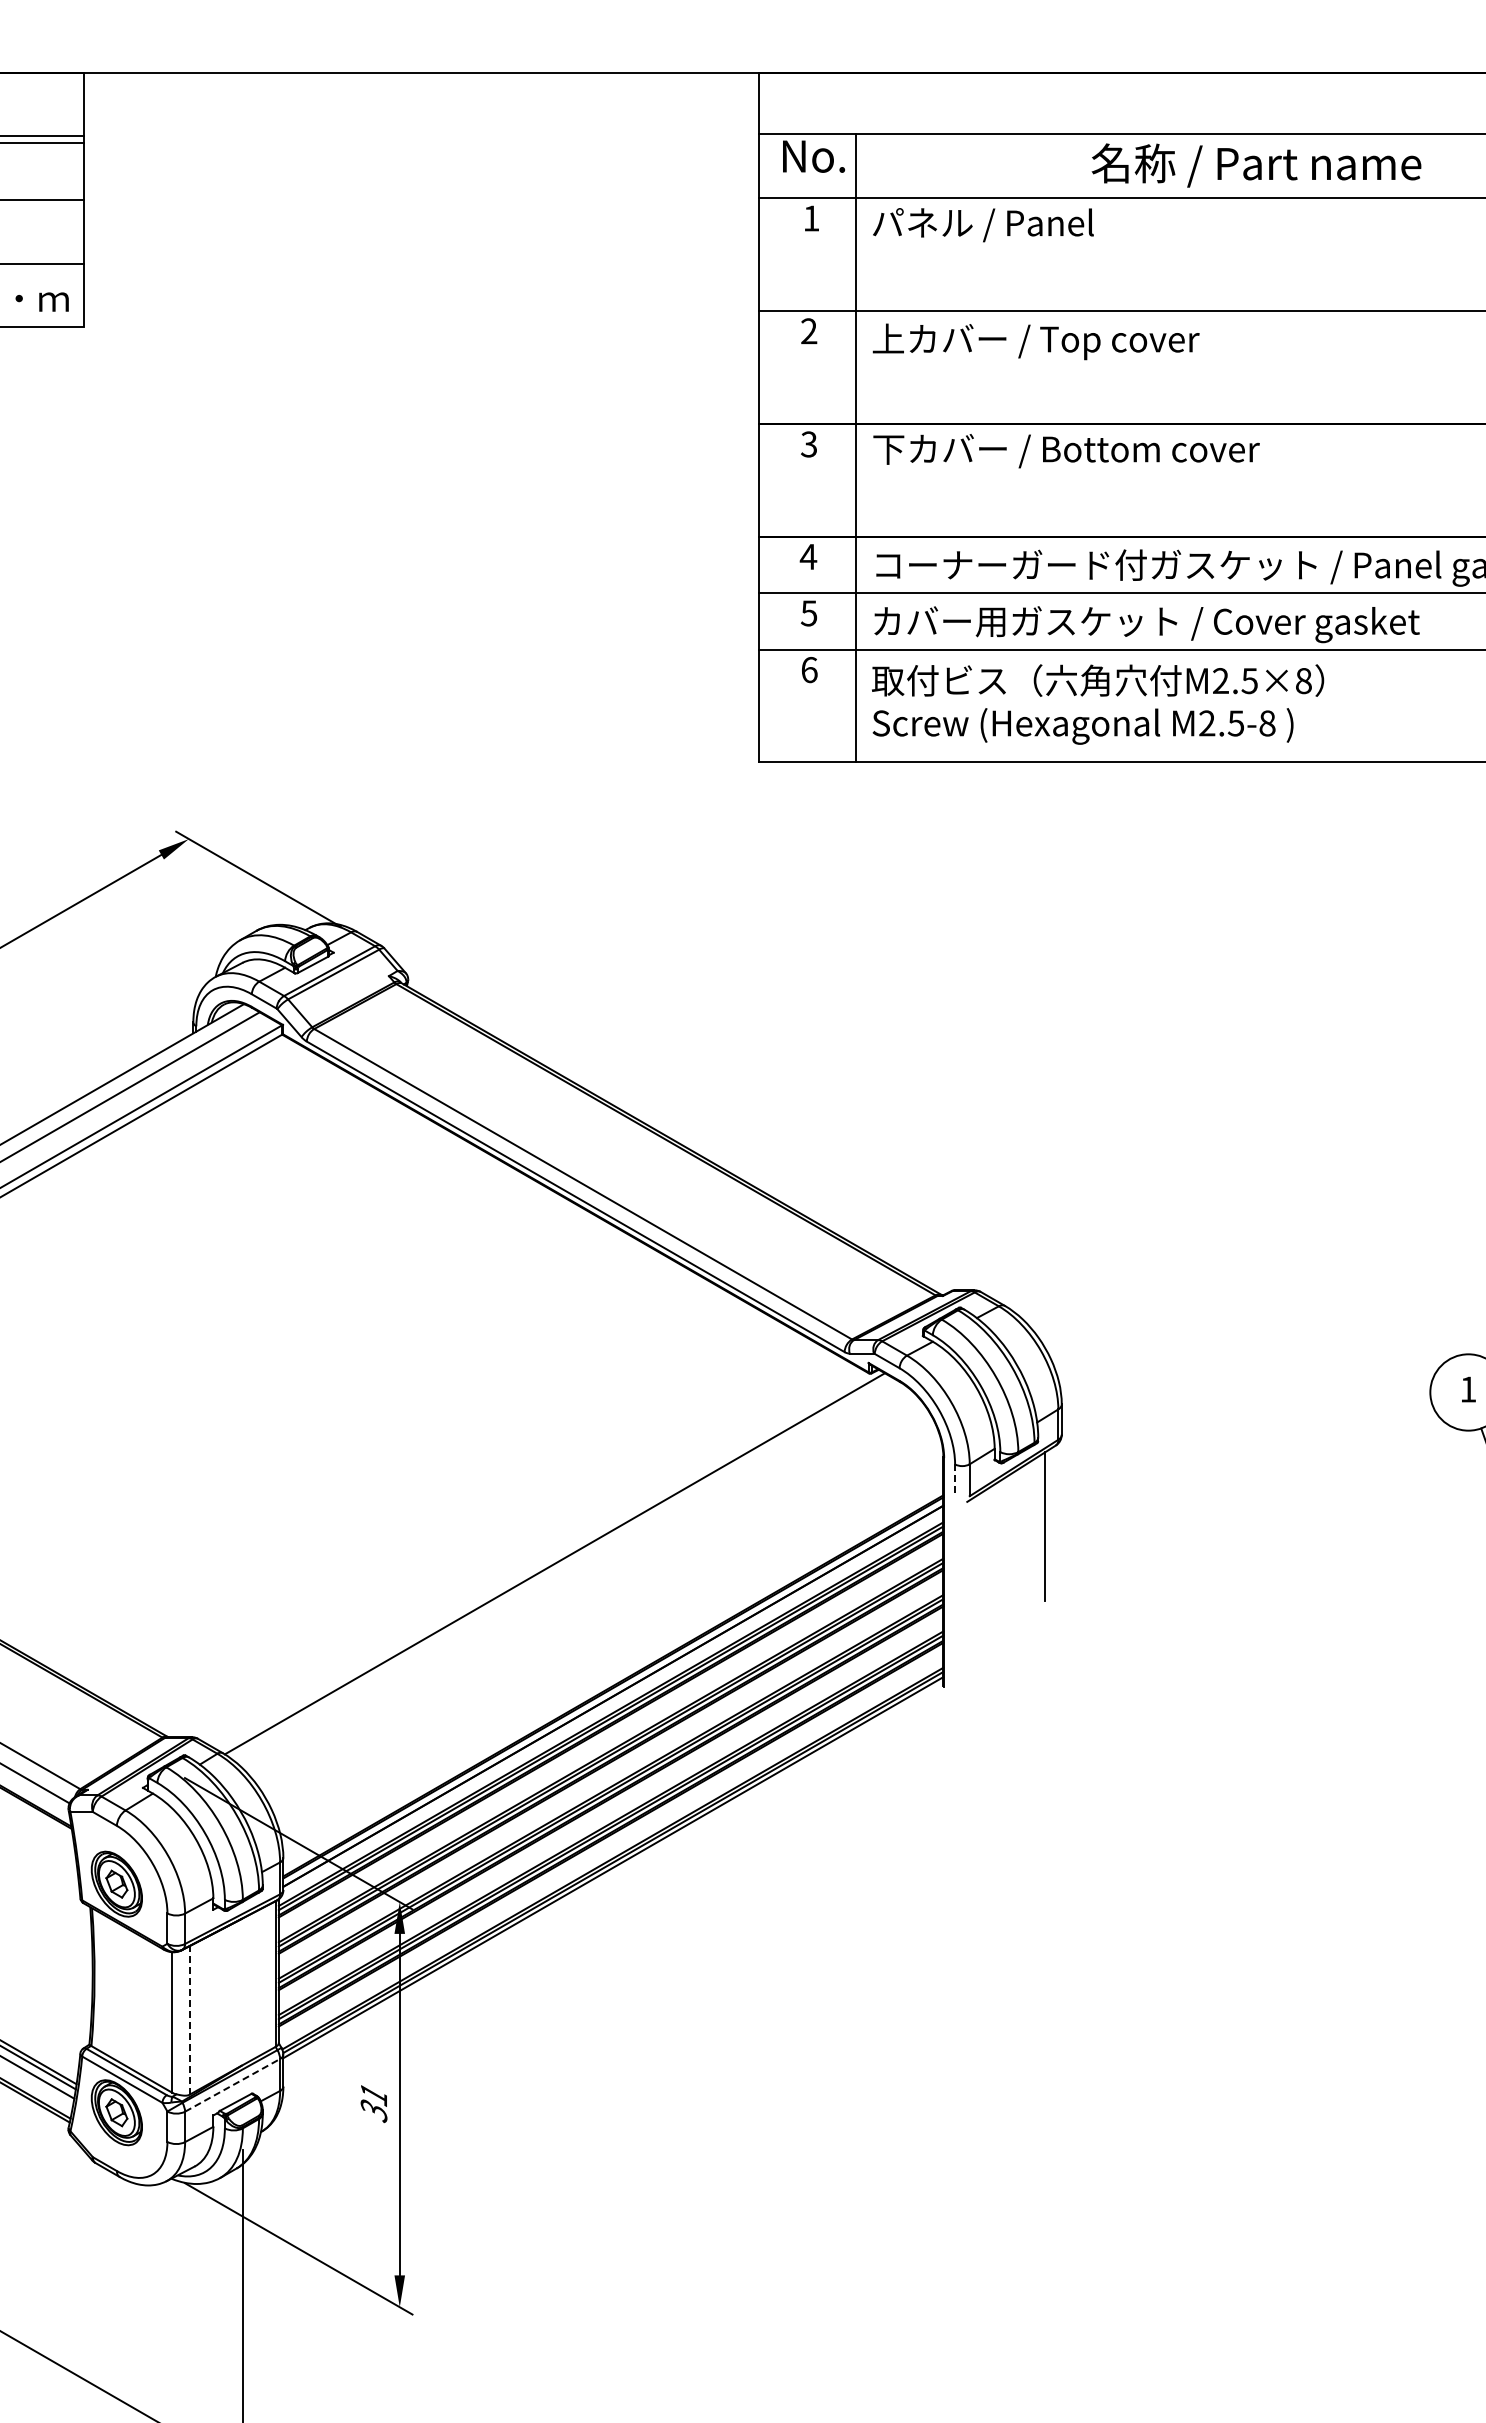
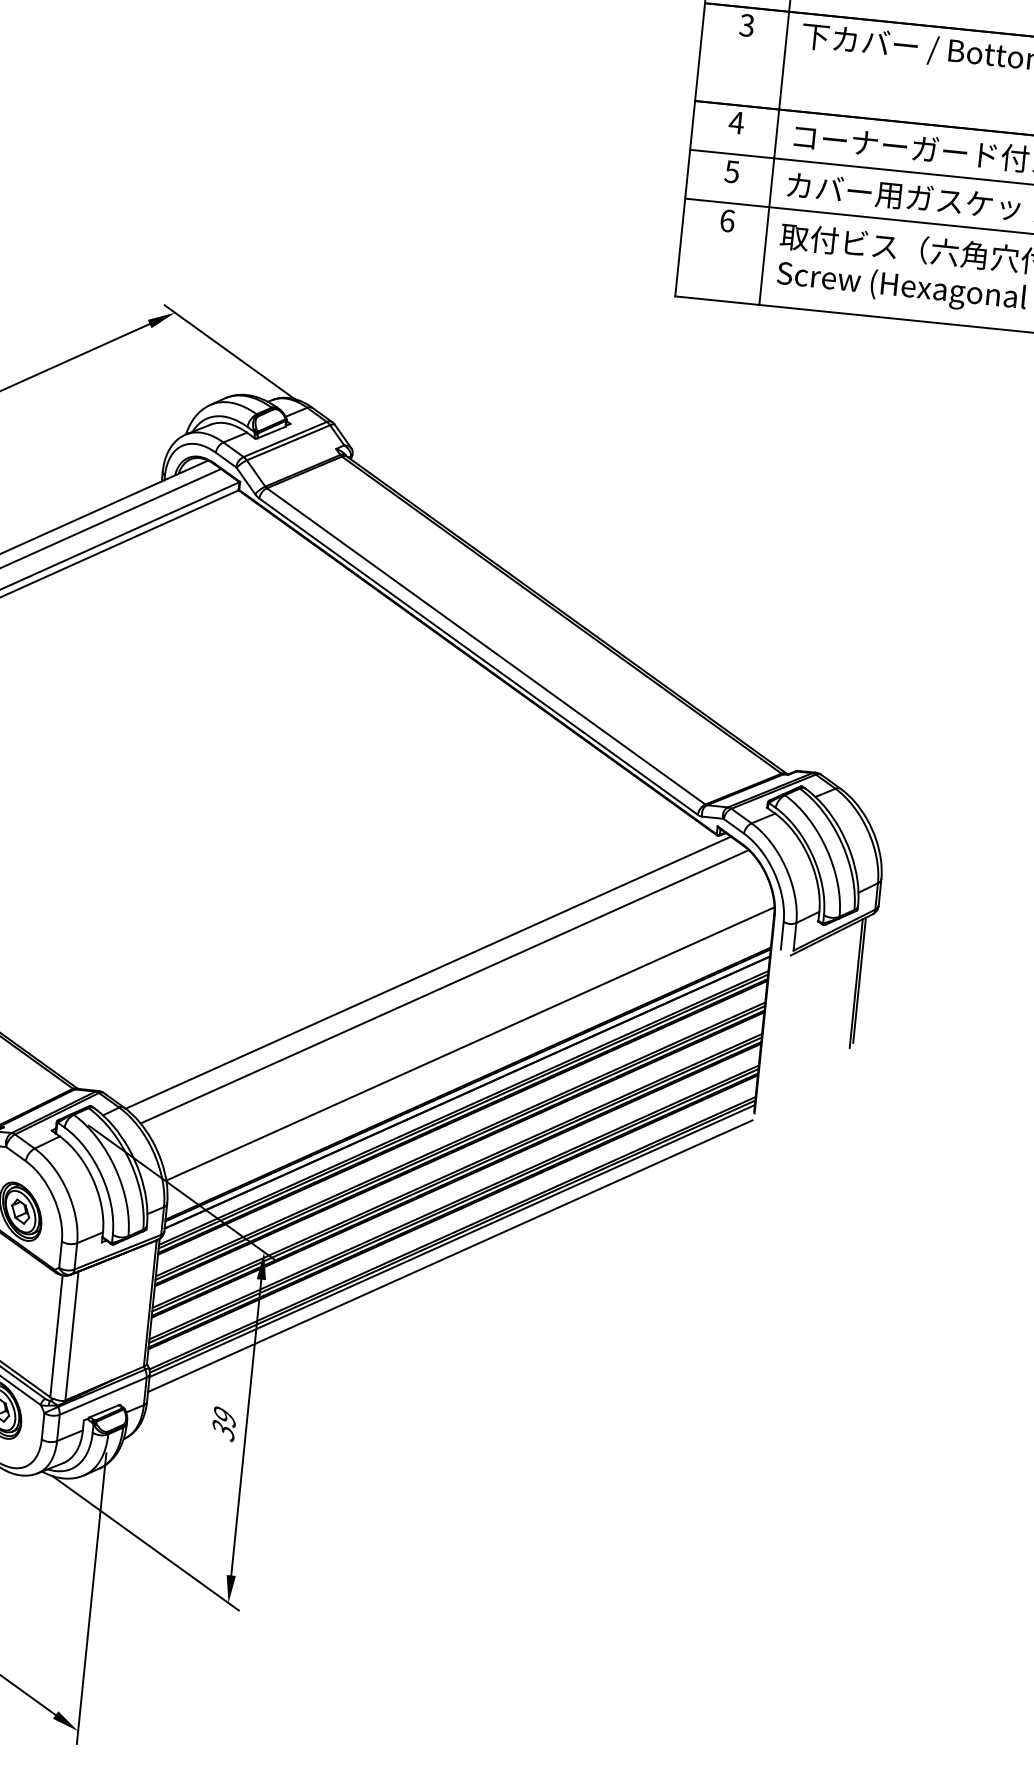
line: (955, 1480) -> (782, 935), dashed -> solid
line: (1048, 1522) -> (859, 980), added
line: (574, 1577) -> (444, 986), added
line: (610, 1639) -> (469, 1043), added
line: (612, 1884) -> (449, 1255), added
line: (189, 2019) -> (71, 1335), dashed -> solid
line: (233, 2085) -> (103, 1396), dashed -> solid
text: (373, 2095) -> (224, 1417), 31 -> 39

